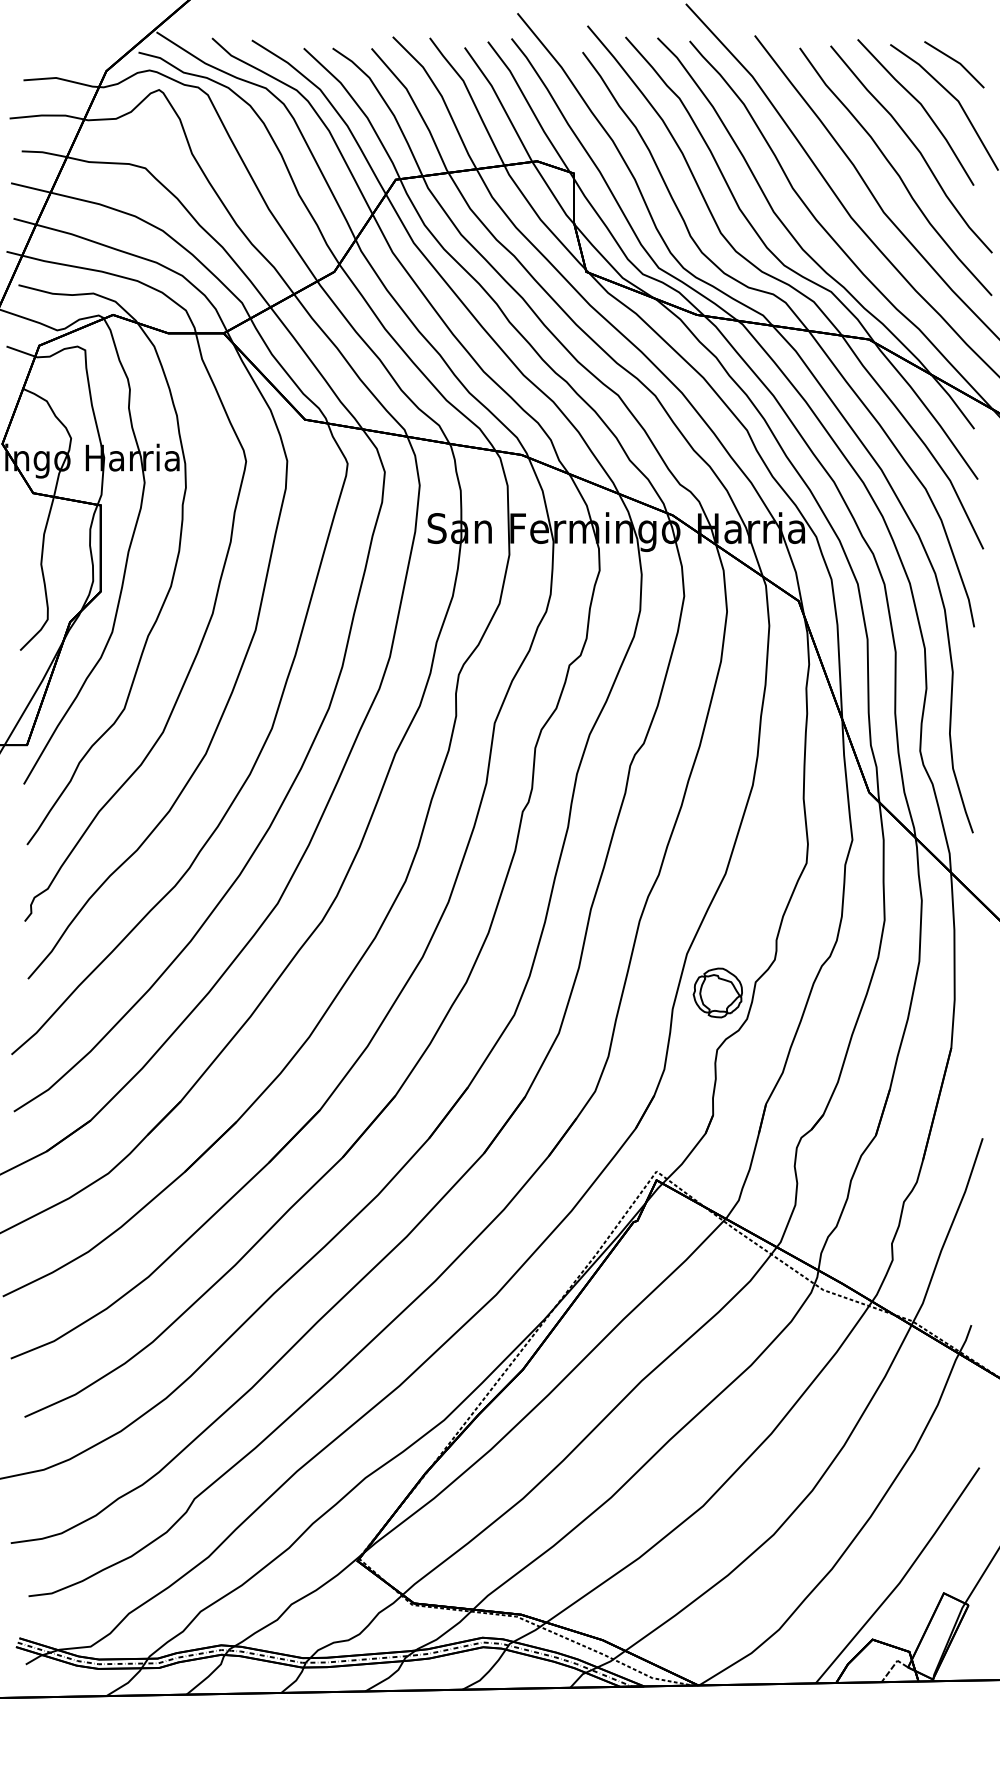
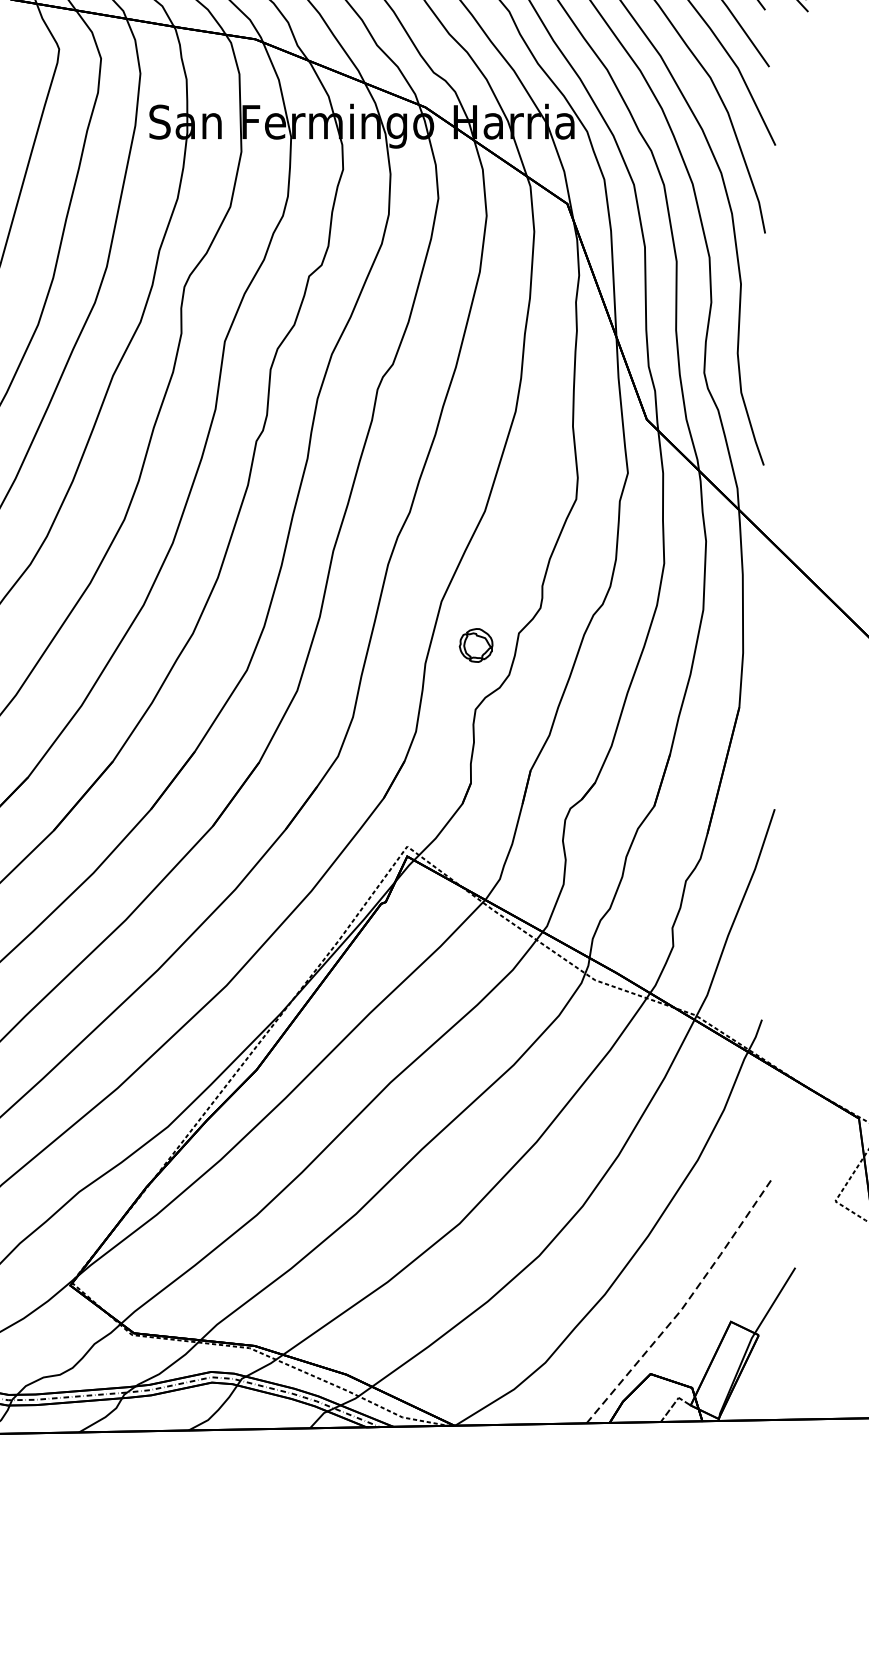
part: (717, 992) -> (475, 644), size x0.6
line: (902, 1579) -> (684, 1306), solid -> dashed

